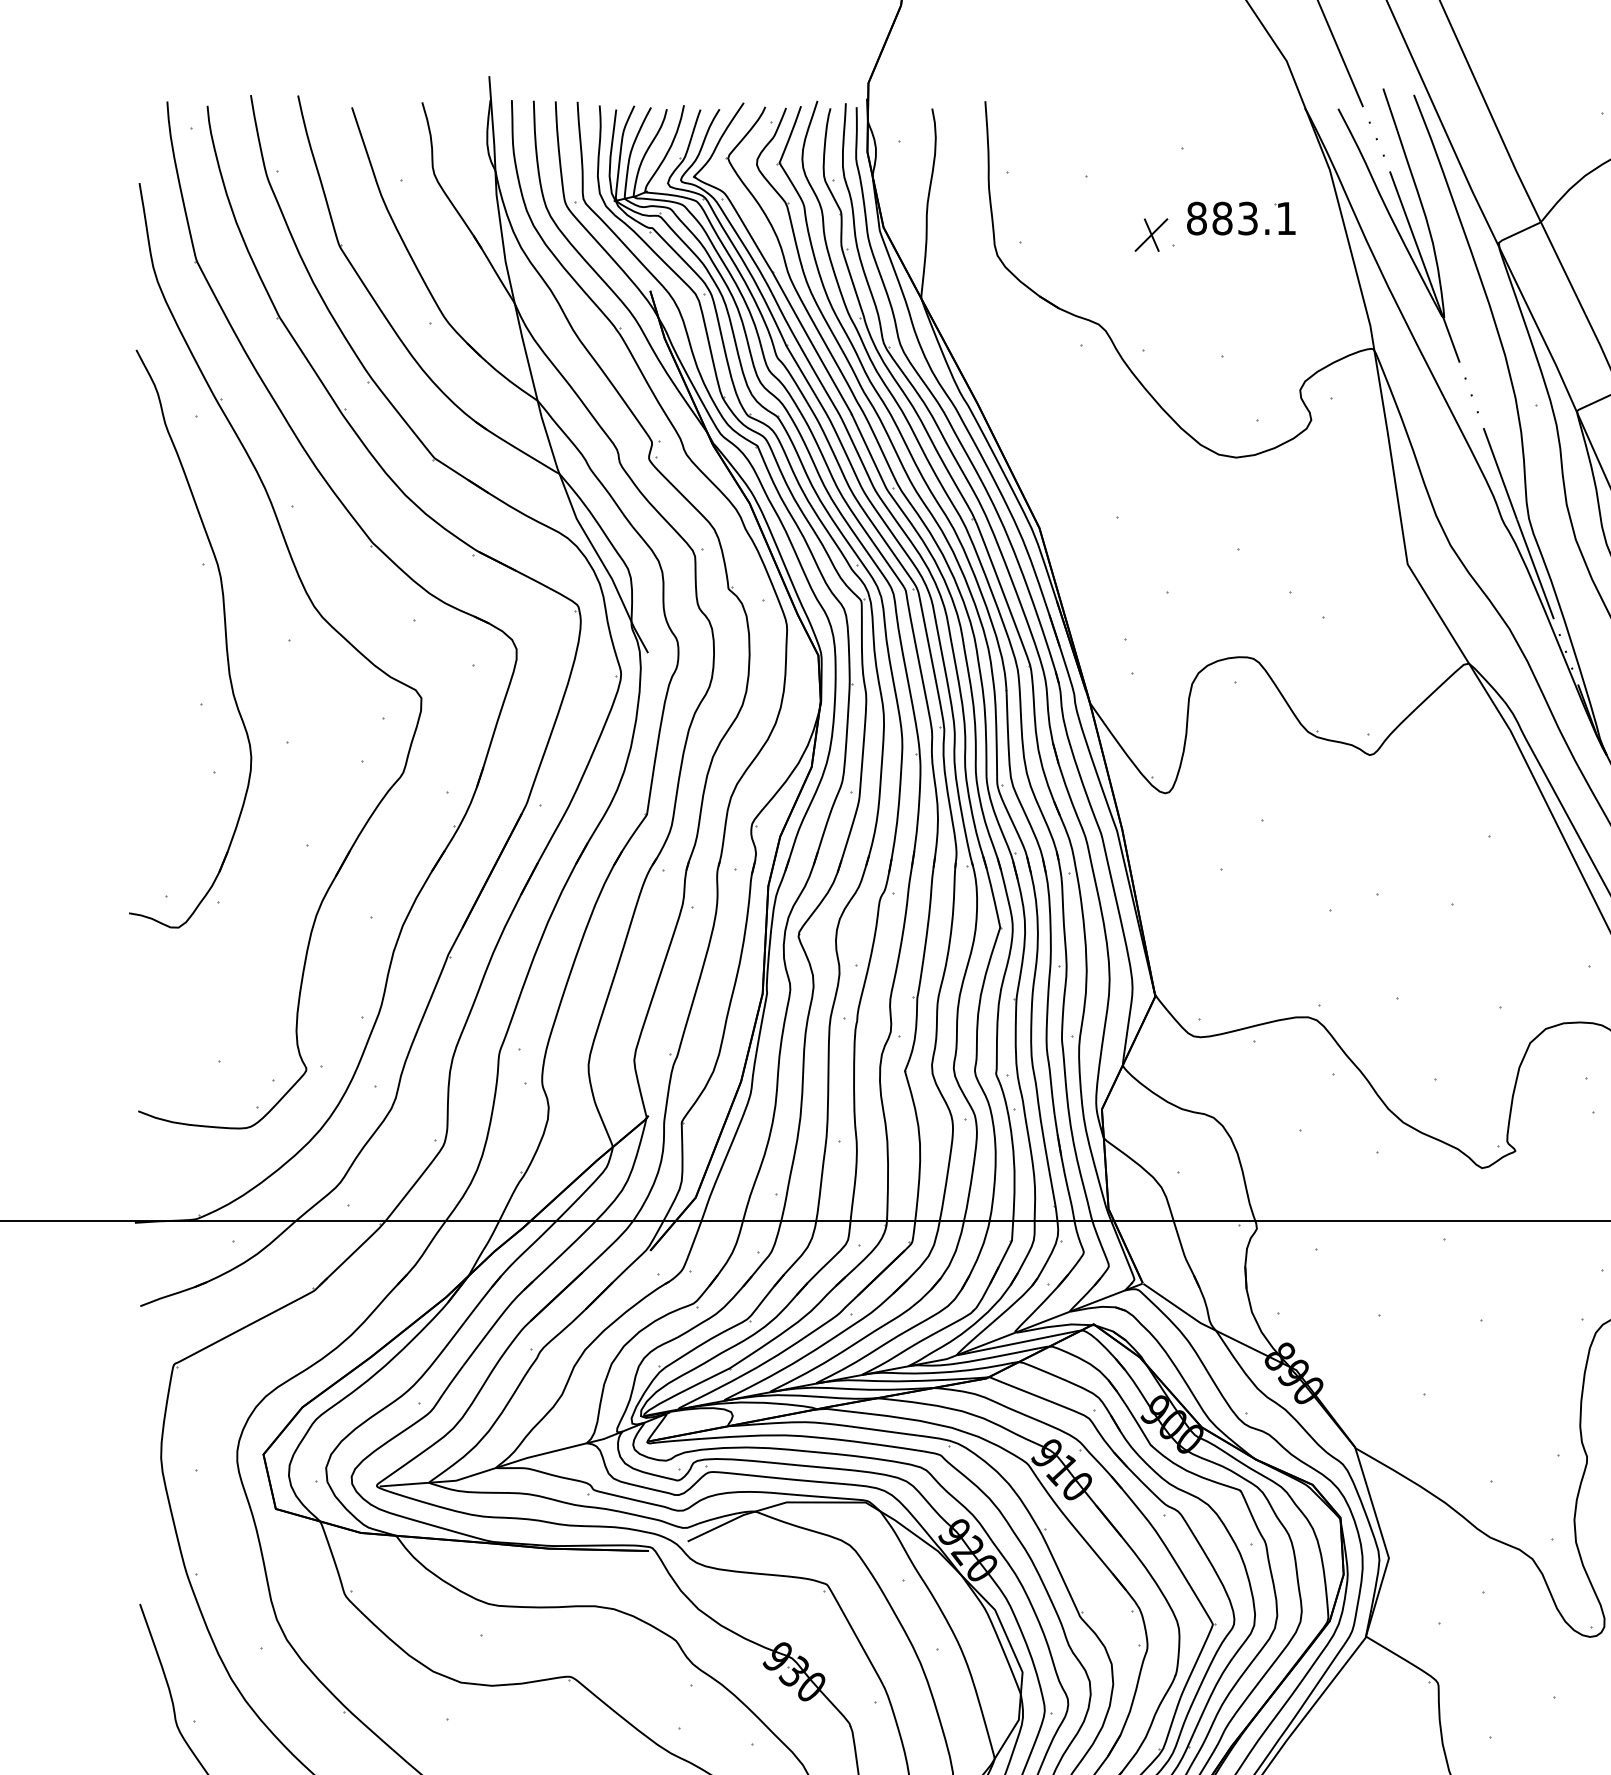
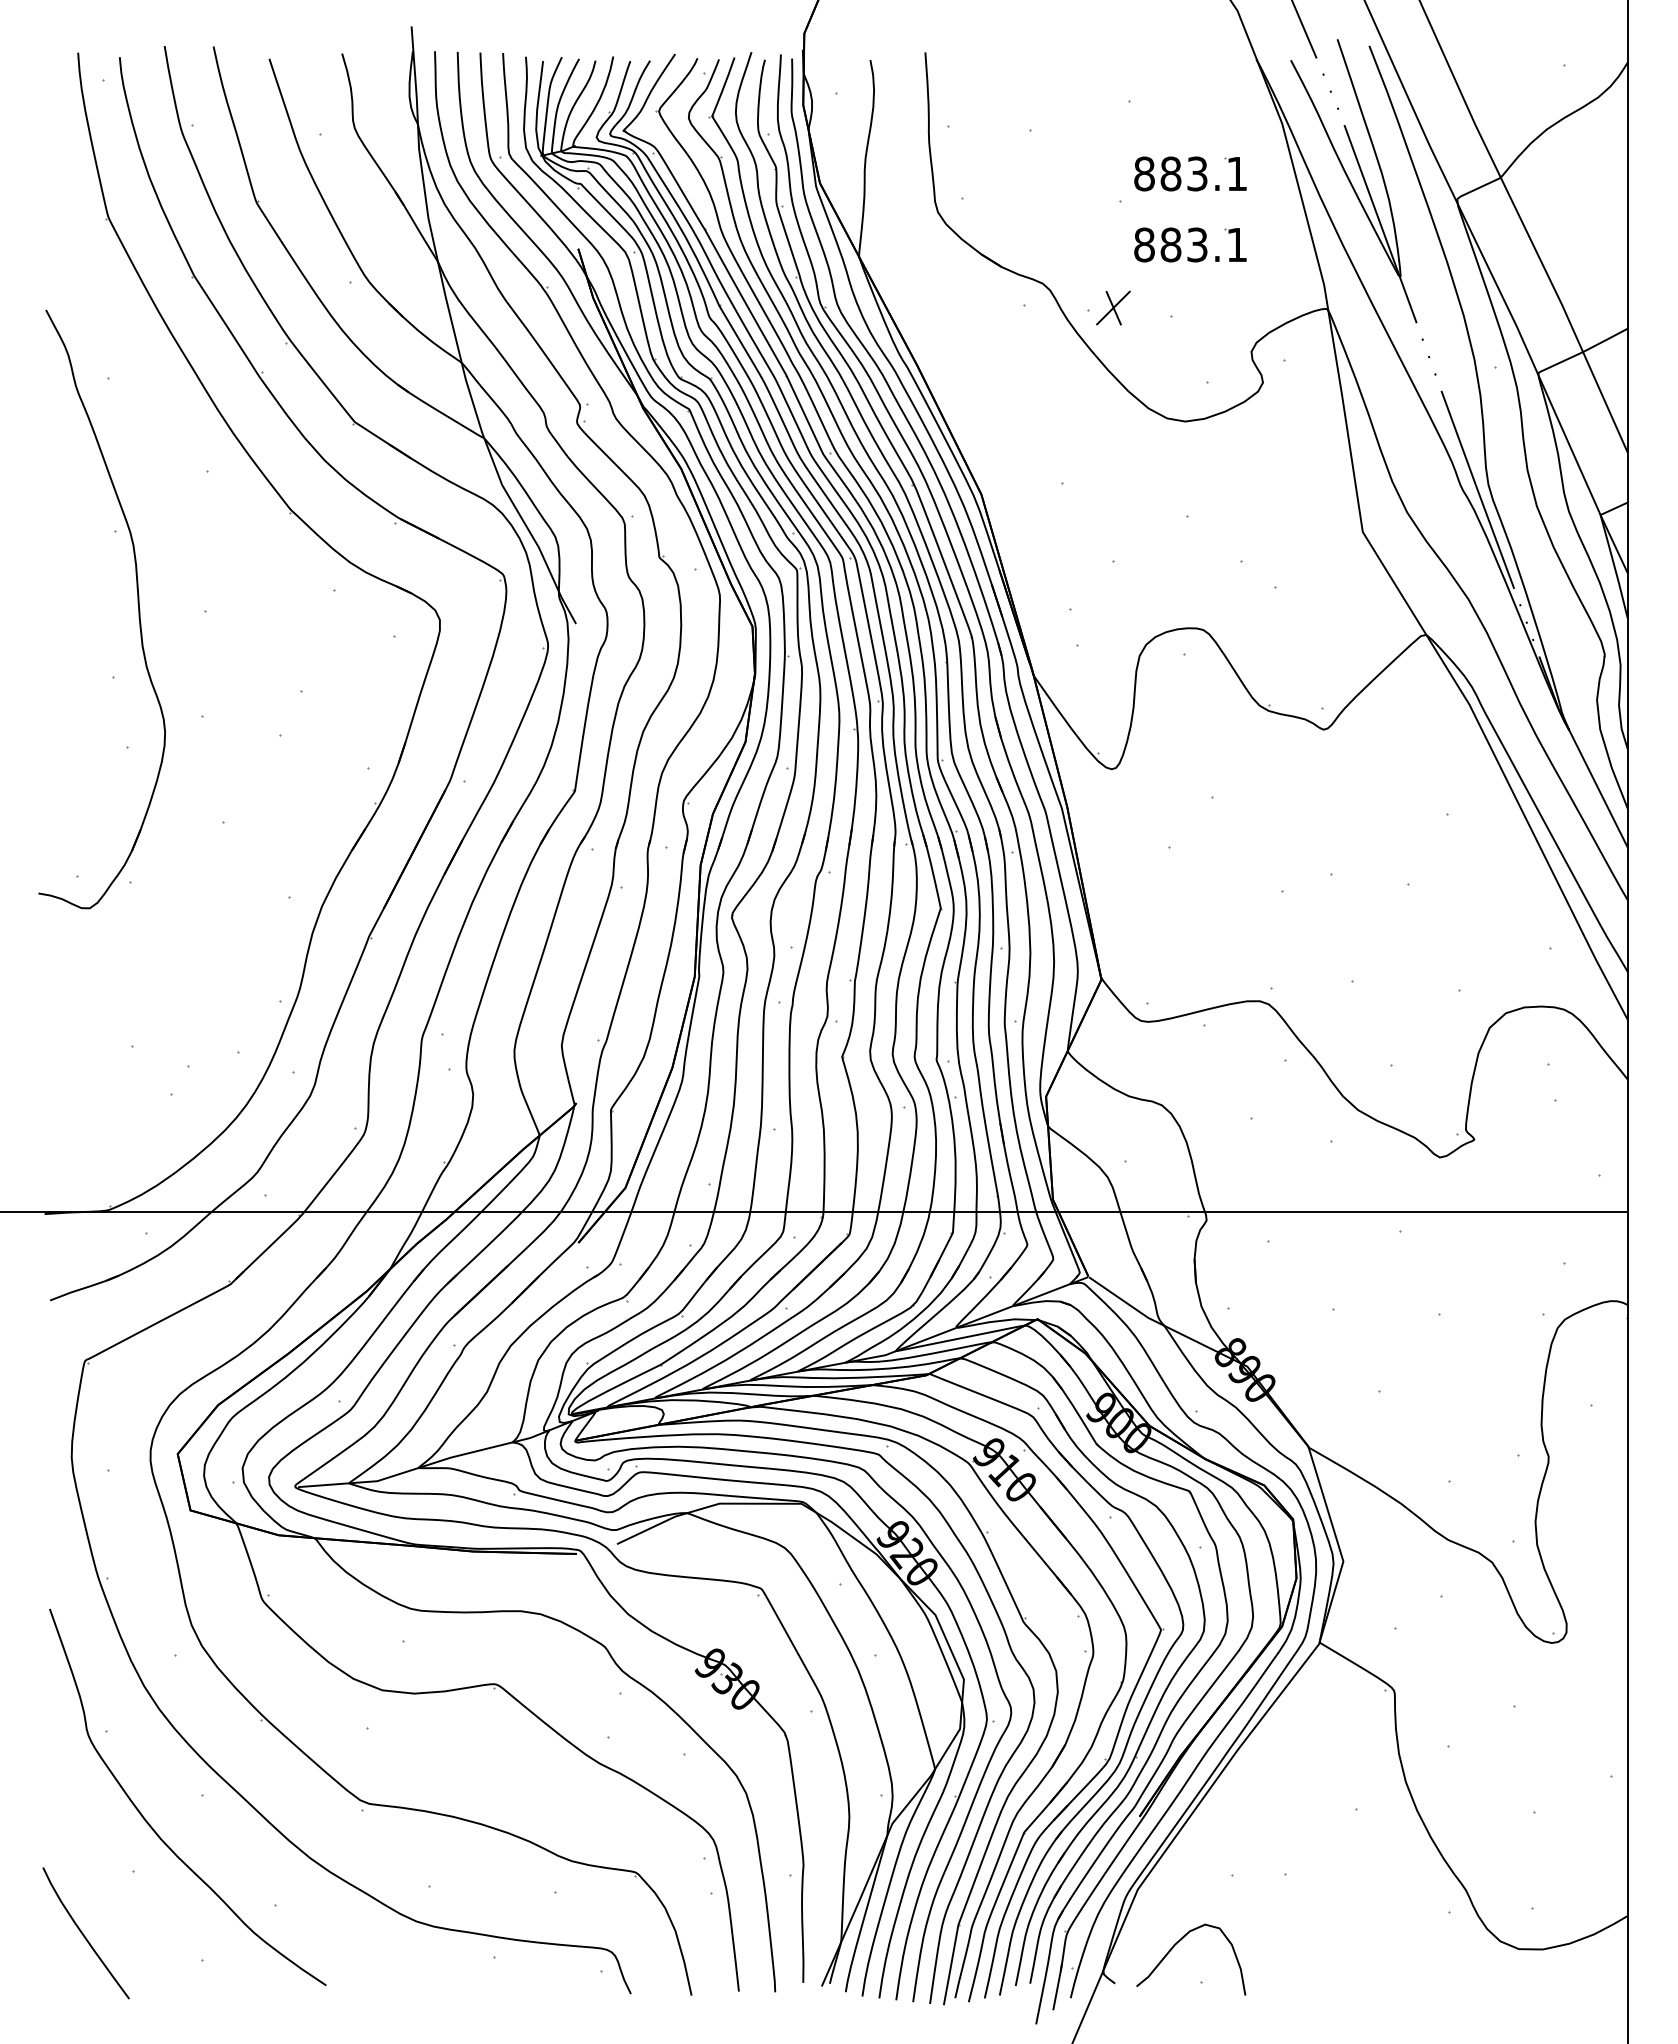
part: (1151, 234) -> (1113, 307), moved
part: (1241, 286) -> (1190, 244), added
part: (320, 615) -> (236, 585), removed

